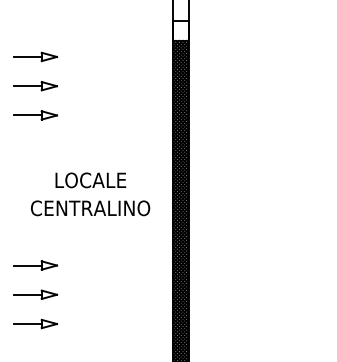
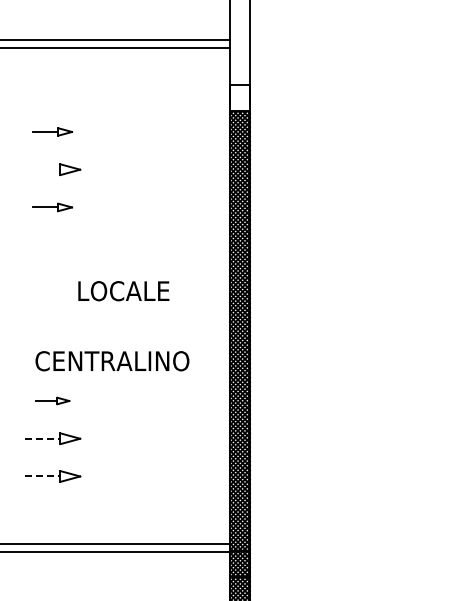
part: (35, 56) -> (52, 131), size x0.7
line: (27, 86) -> (42, 169), removed
part: (35, 115) -> (52, 207), size x0.7
text: (90, 208) -> (112, 361), moved
part: (35, 265) -> (52, 400), size x0.6
line: (27, 294) -> (42, 438), solid -> dashed
line: (27, 324) -> (42, 476), solid -> dashed

